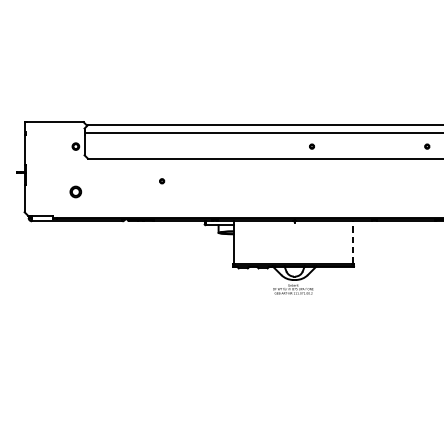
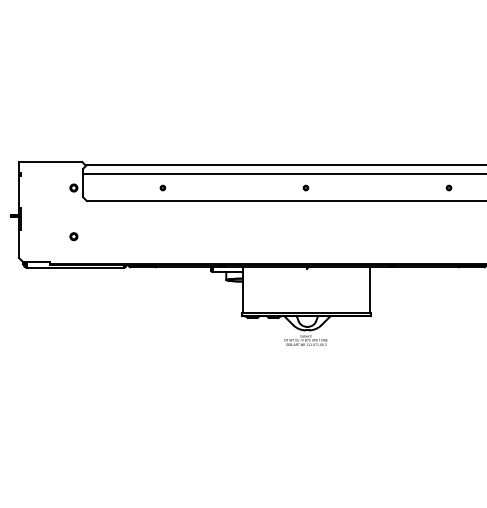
part: (311, 146) -> (305, 187), moved
part: (161, 180) -> (162, 187), moved
part: (75, 192) -> (73, 236), size x0.62
line: (352, 242) -> (369, 290), dashed -> solid

